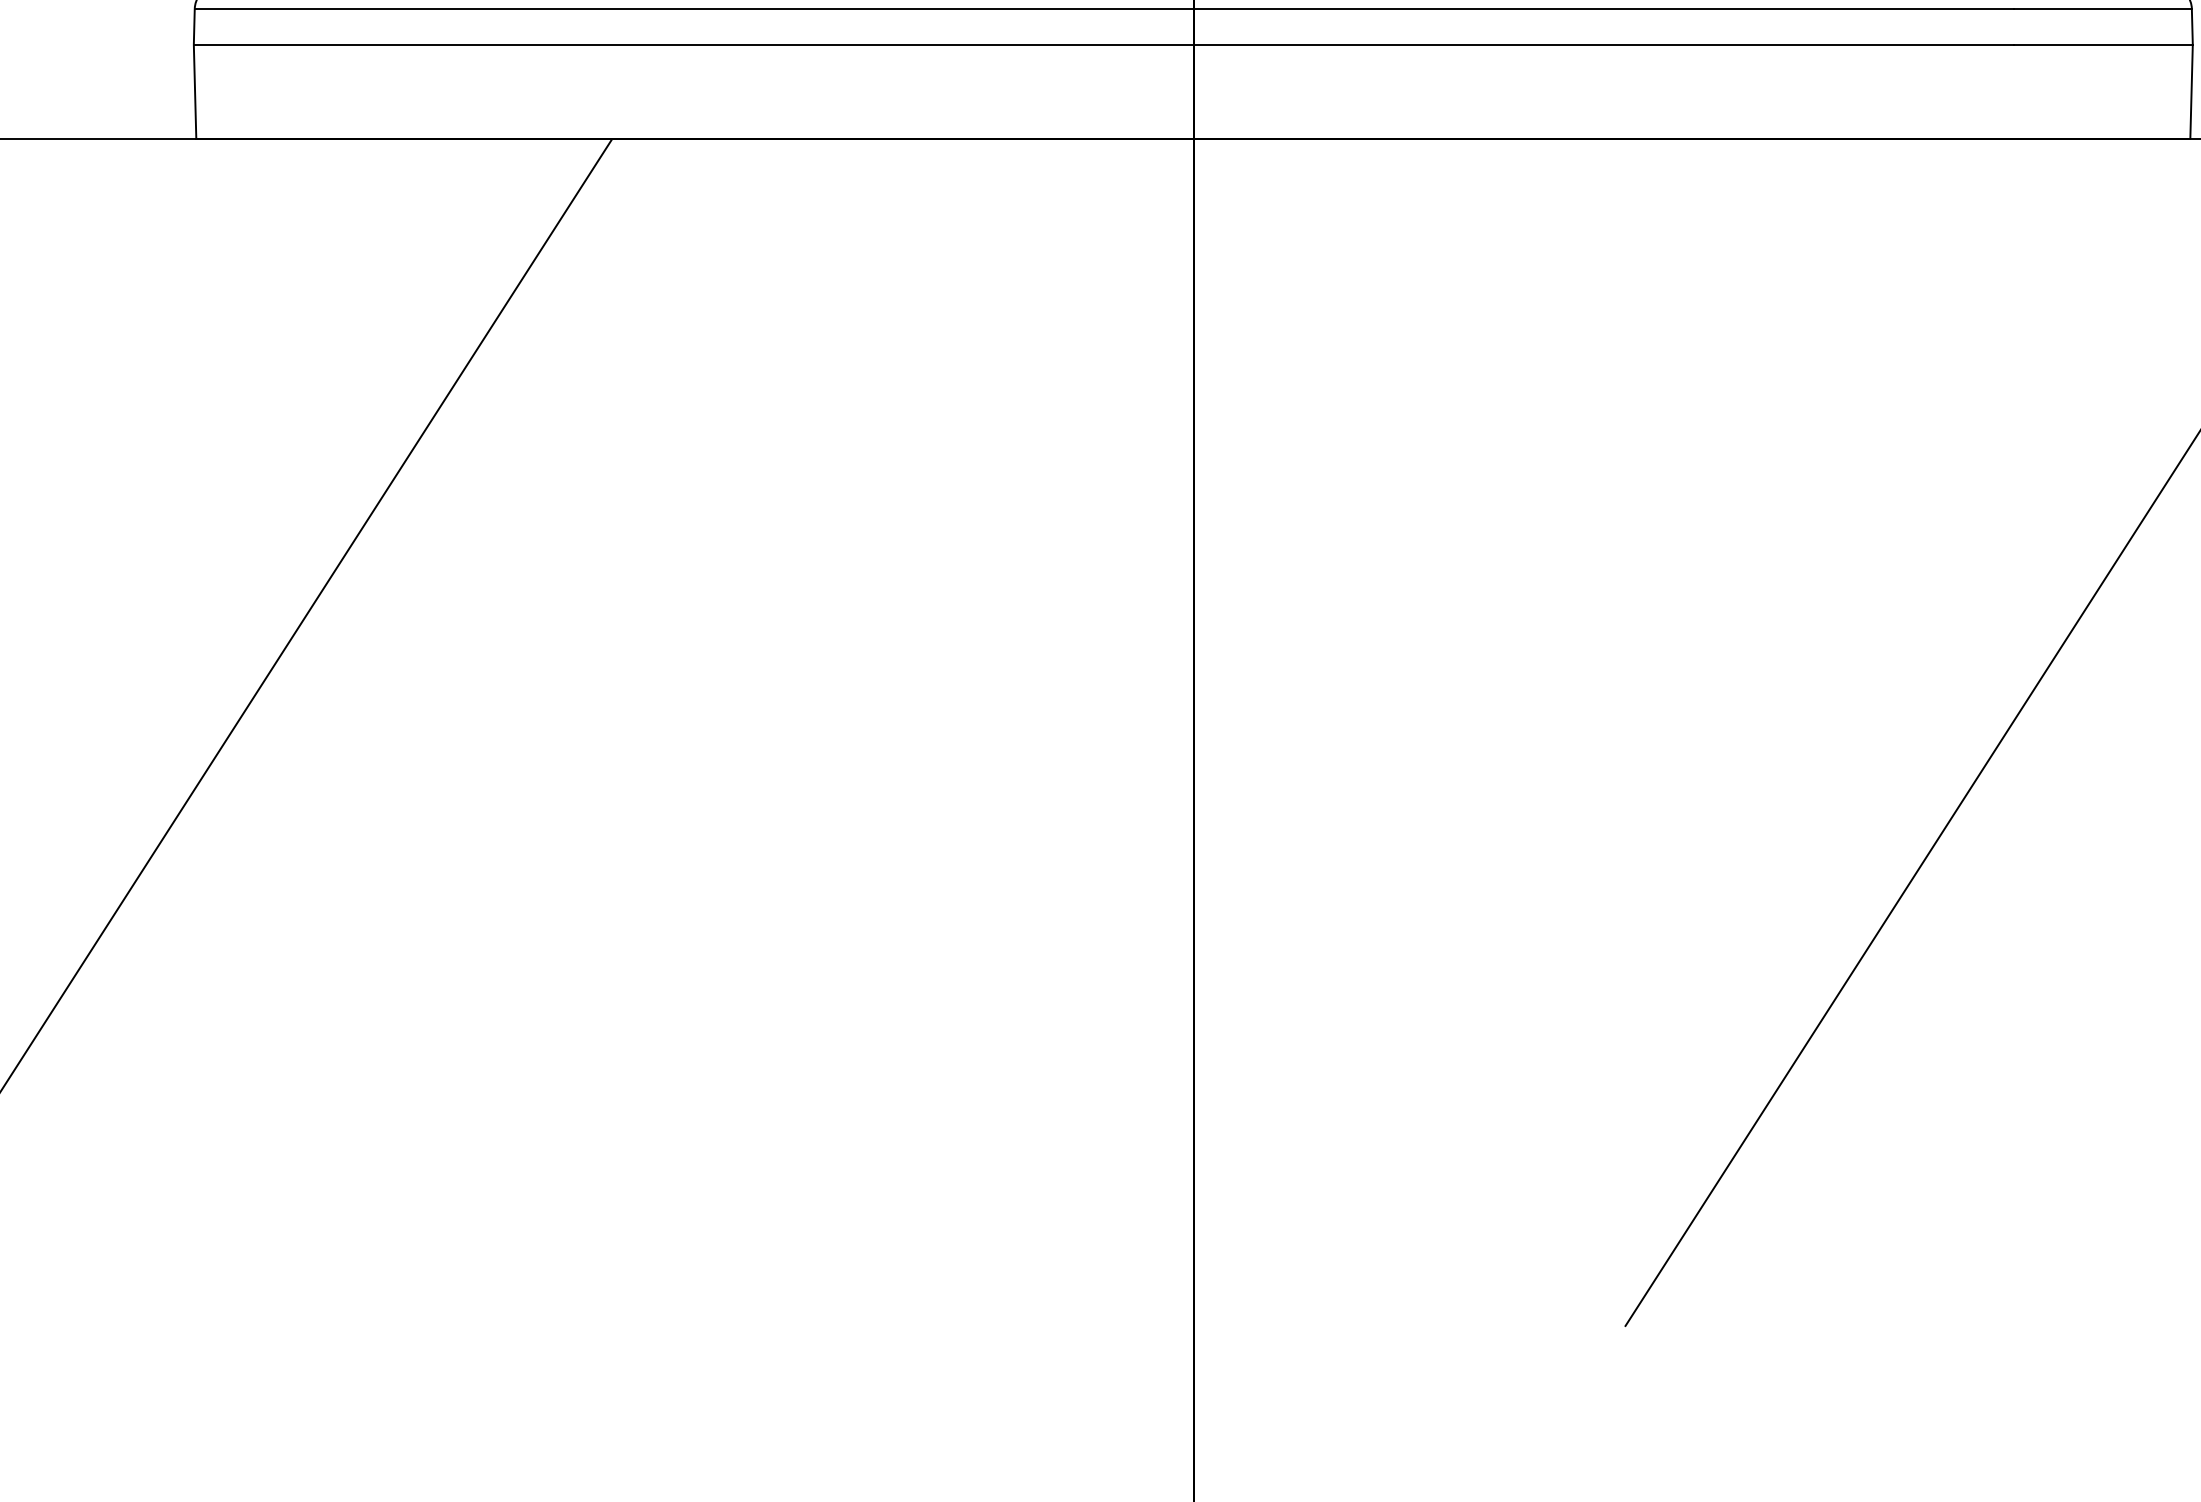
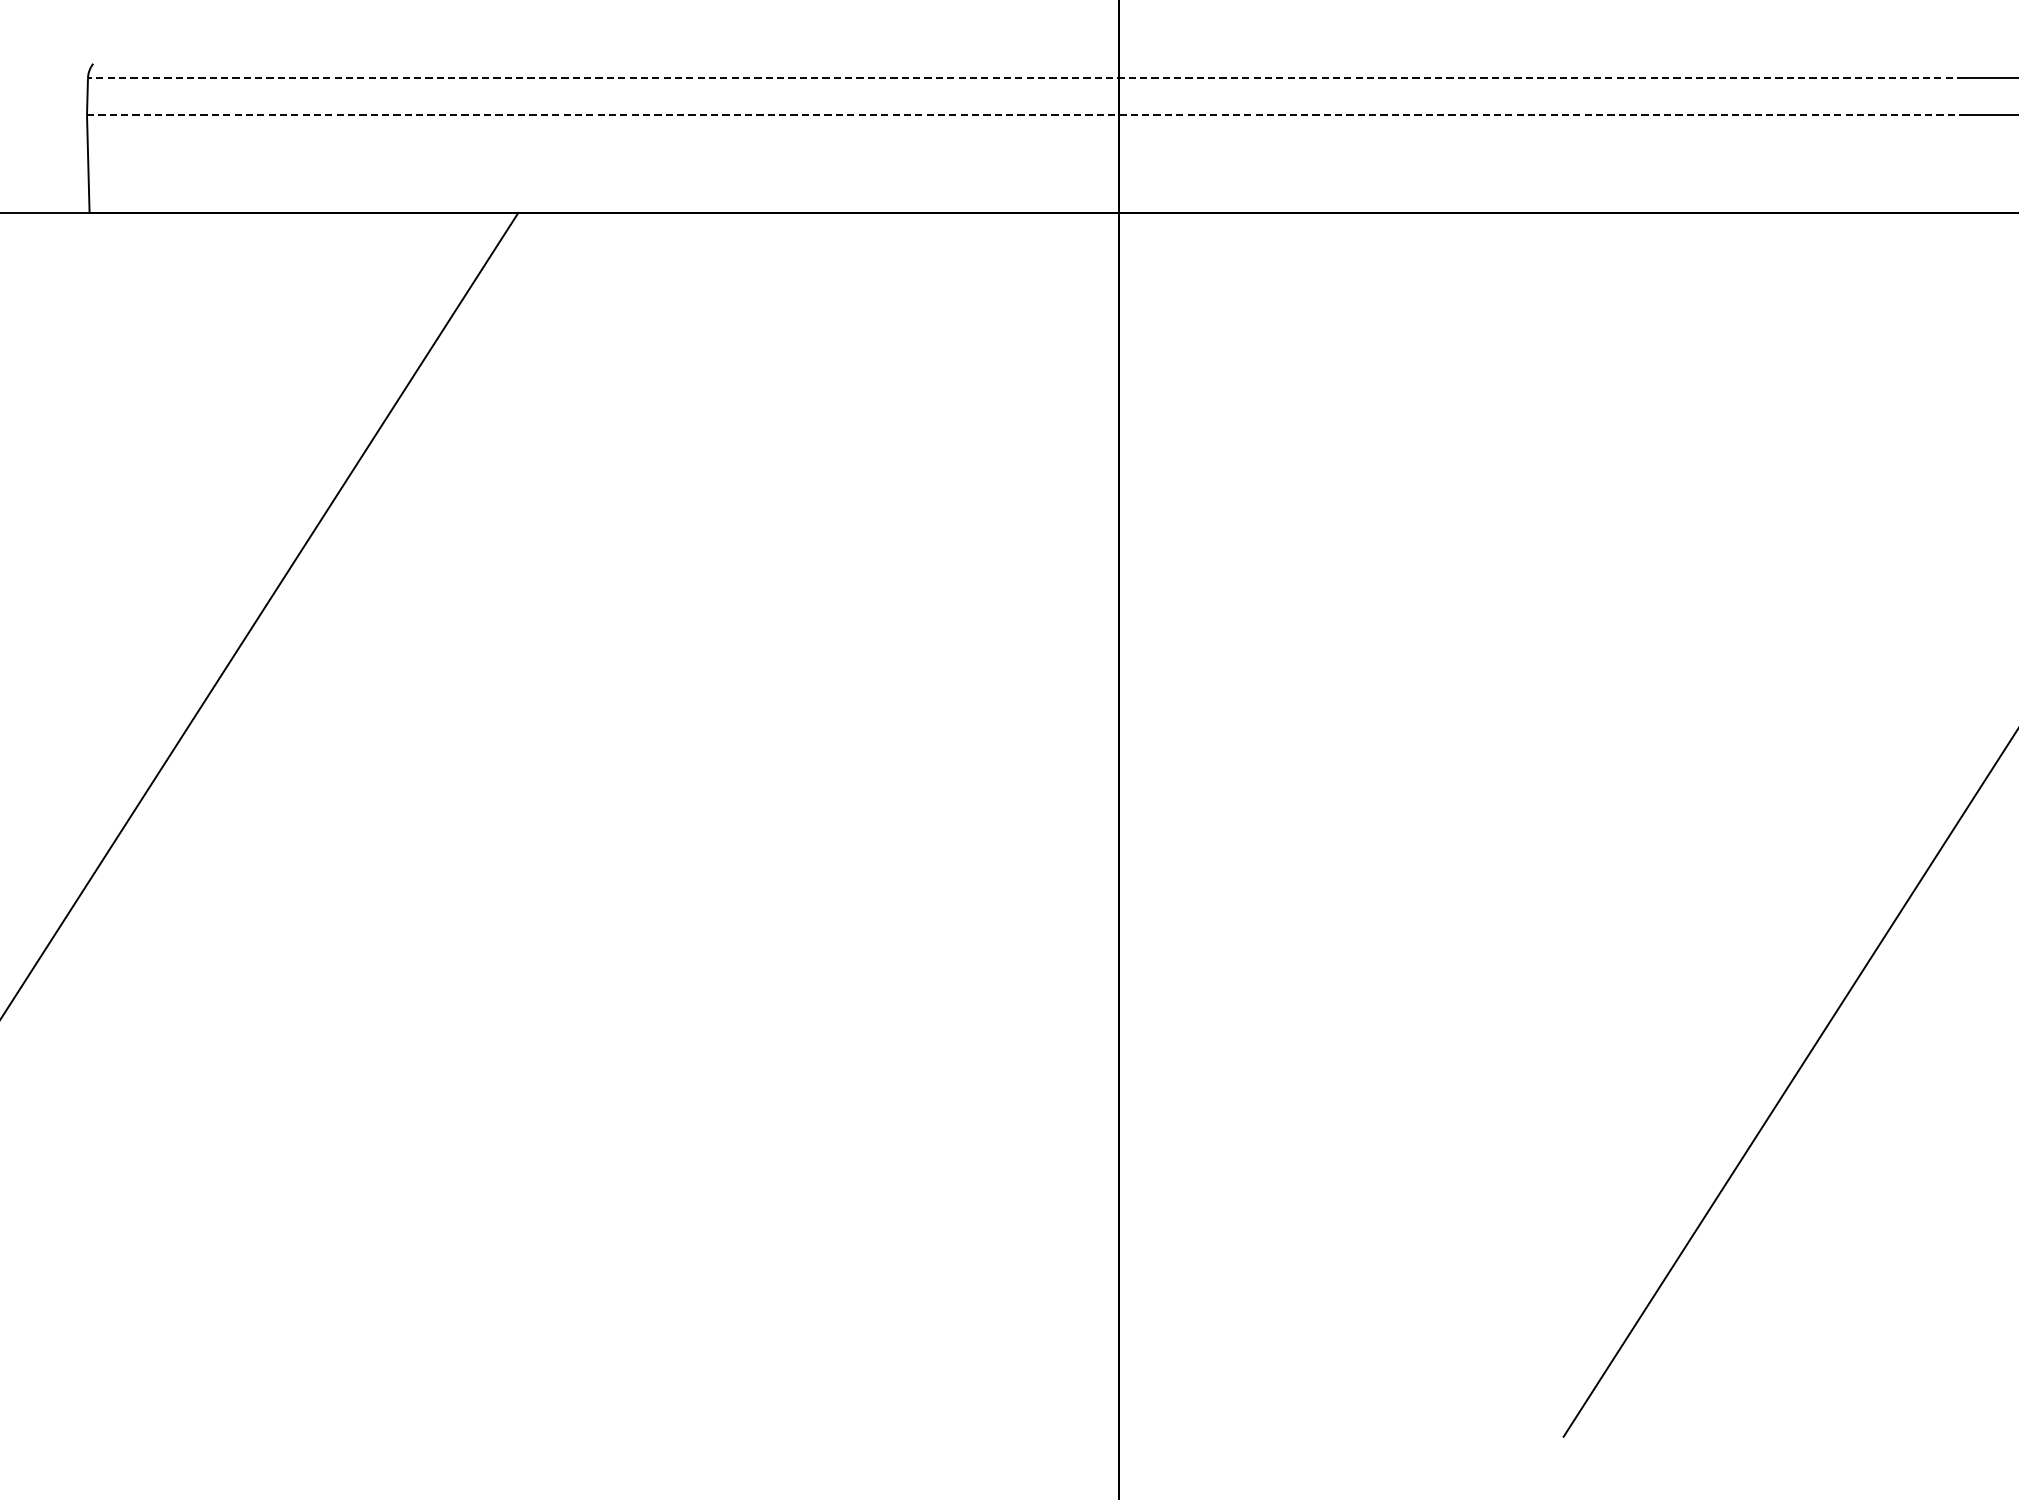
line: (1104, 8) -> (1026, 77), solid -> dashed
line: (1103, 44) -> (1025, 115), solid -> dashed

